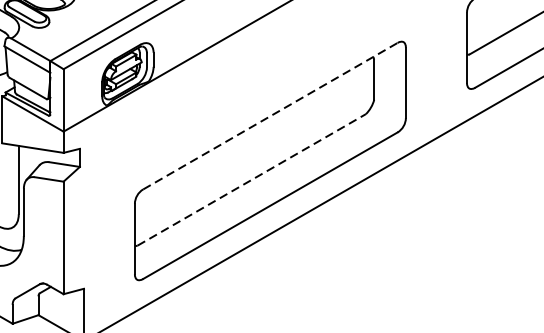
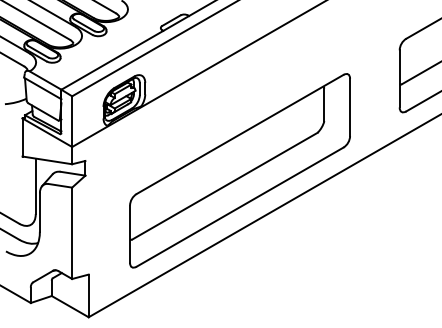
line: (270, 116) -> (240, 134), dashed -> solid
line: (251, 180) -> (224, 186), dashed -> solid

